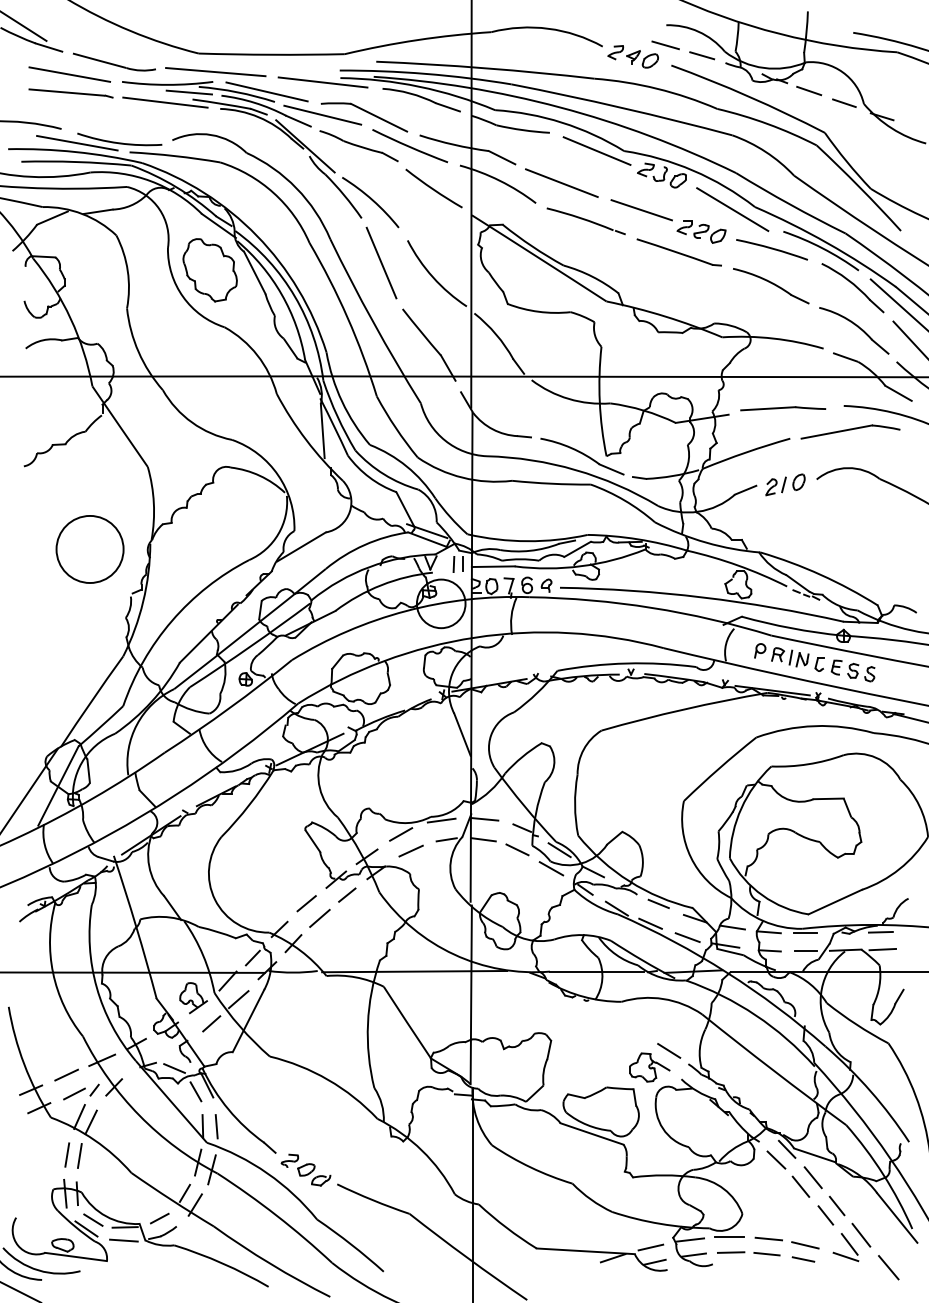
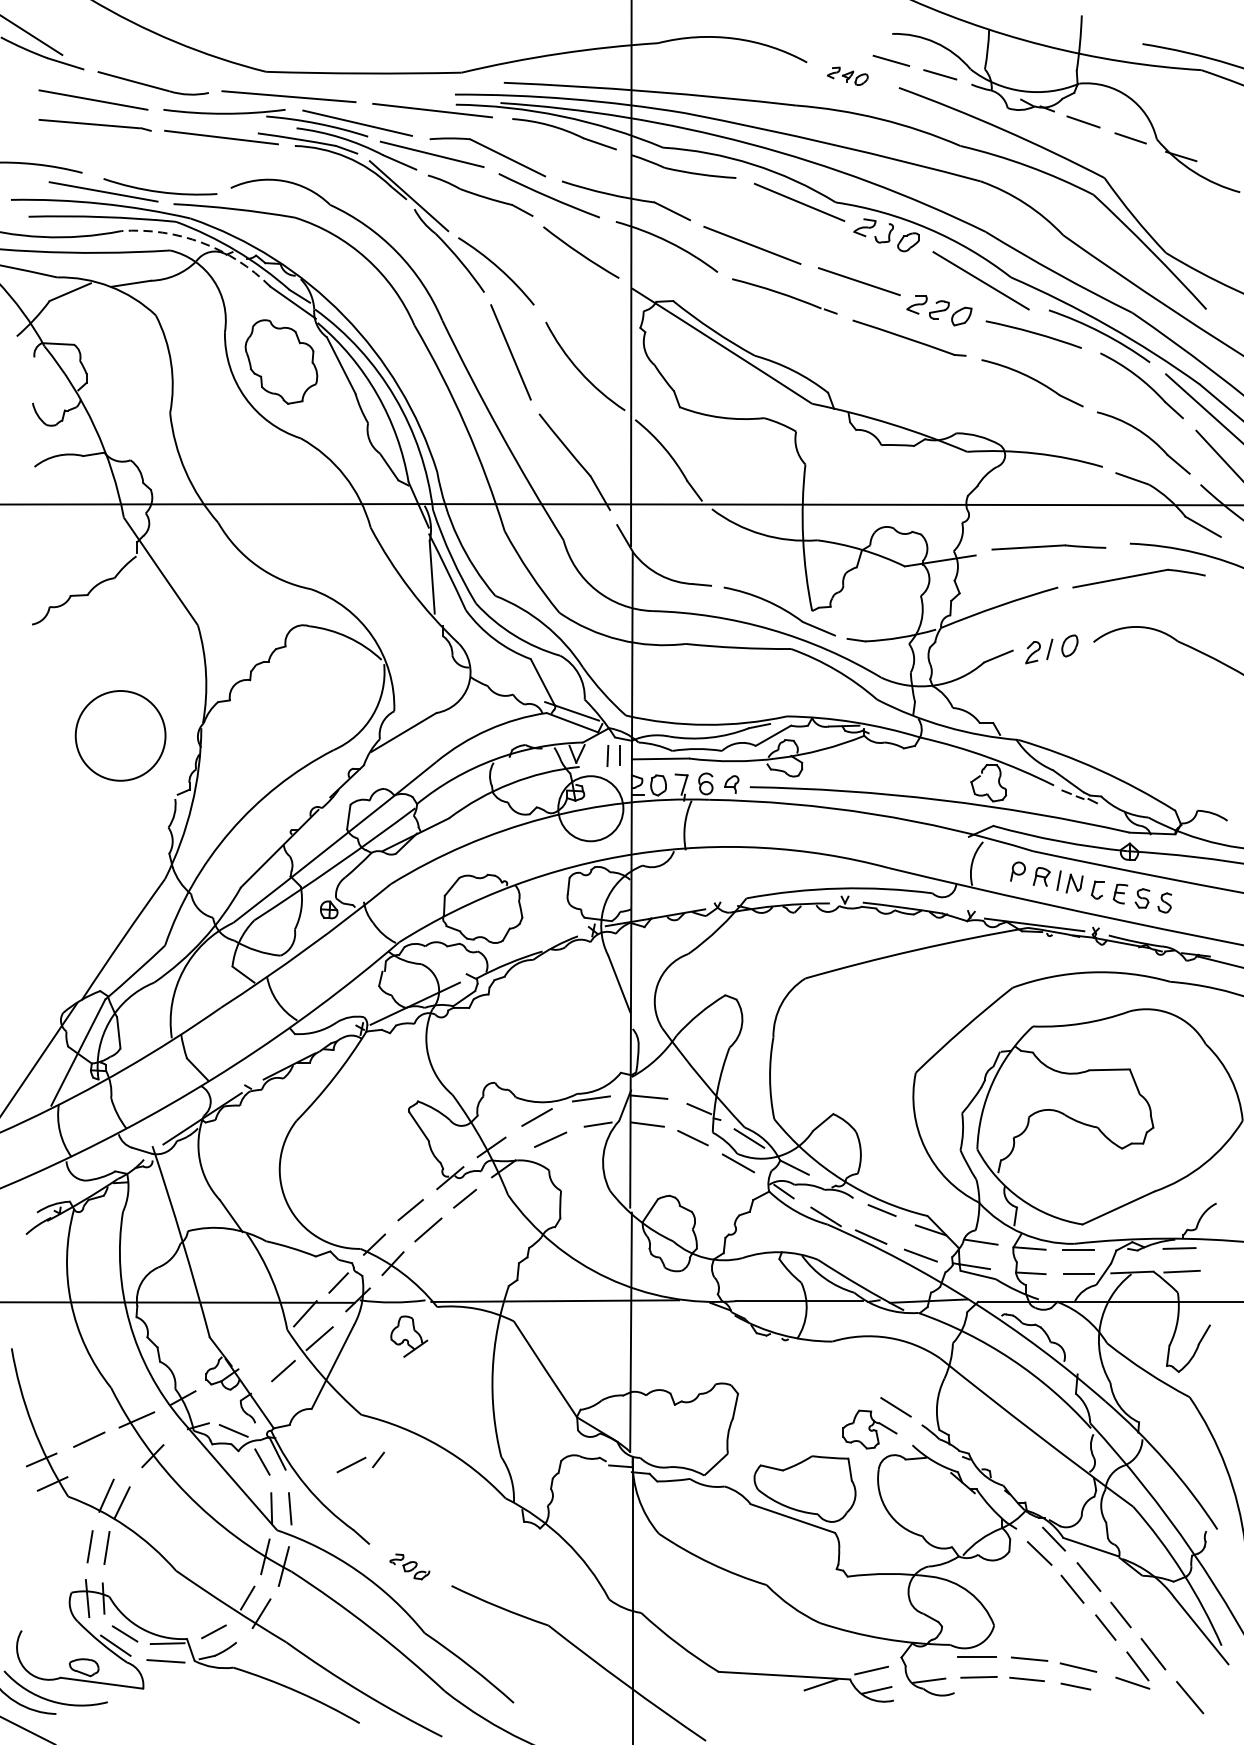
part: (632, 56) -> (846, 75), size x0.6
line: (189, 92) -> (253, 123), removed
arc: (150, 181) -> (201, 243), solid -> dashed
part: (193, 998) -> (409, 1337), moved
part: (81, 1091) -> (360, 1461), moved
part: (305, 1169) -> (409, 1566), size x0.6
line: (690, 1239) -> (924, 1659), removed

